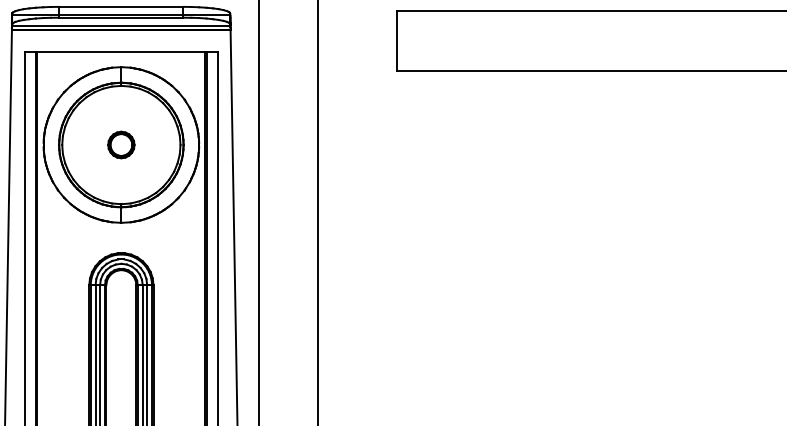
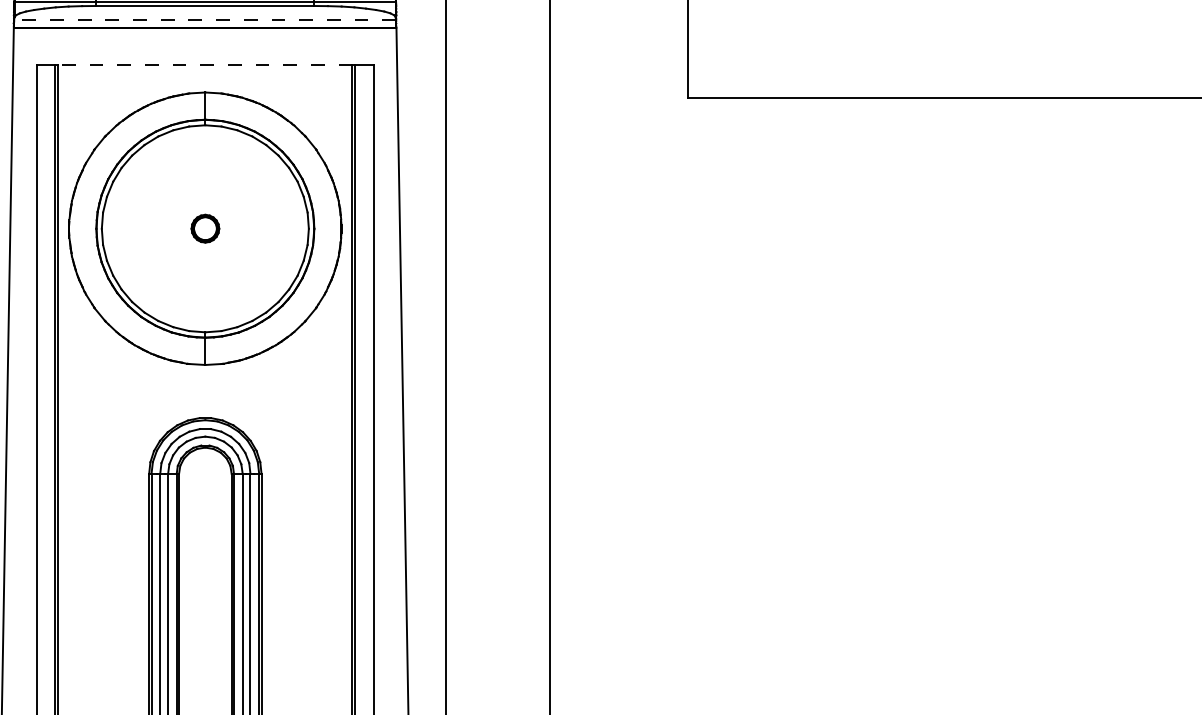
line: (120, 25) -> (203, 19), solid -> dashed
line: (120, 51) -> (203, 65), solid -> dashed
part: (121, 144) -> (205, 227), size x0.6

